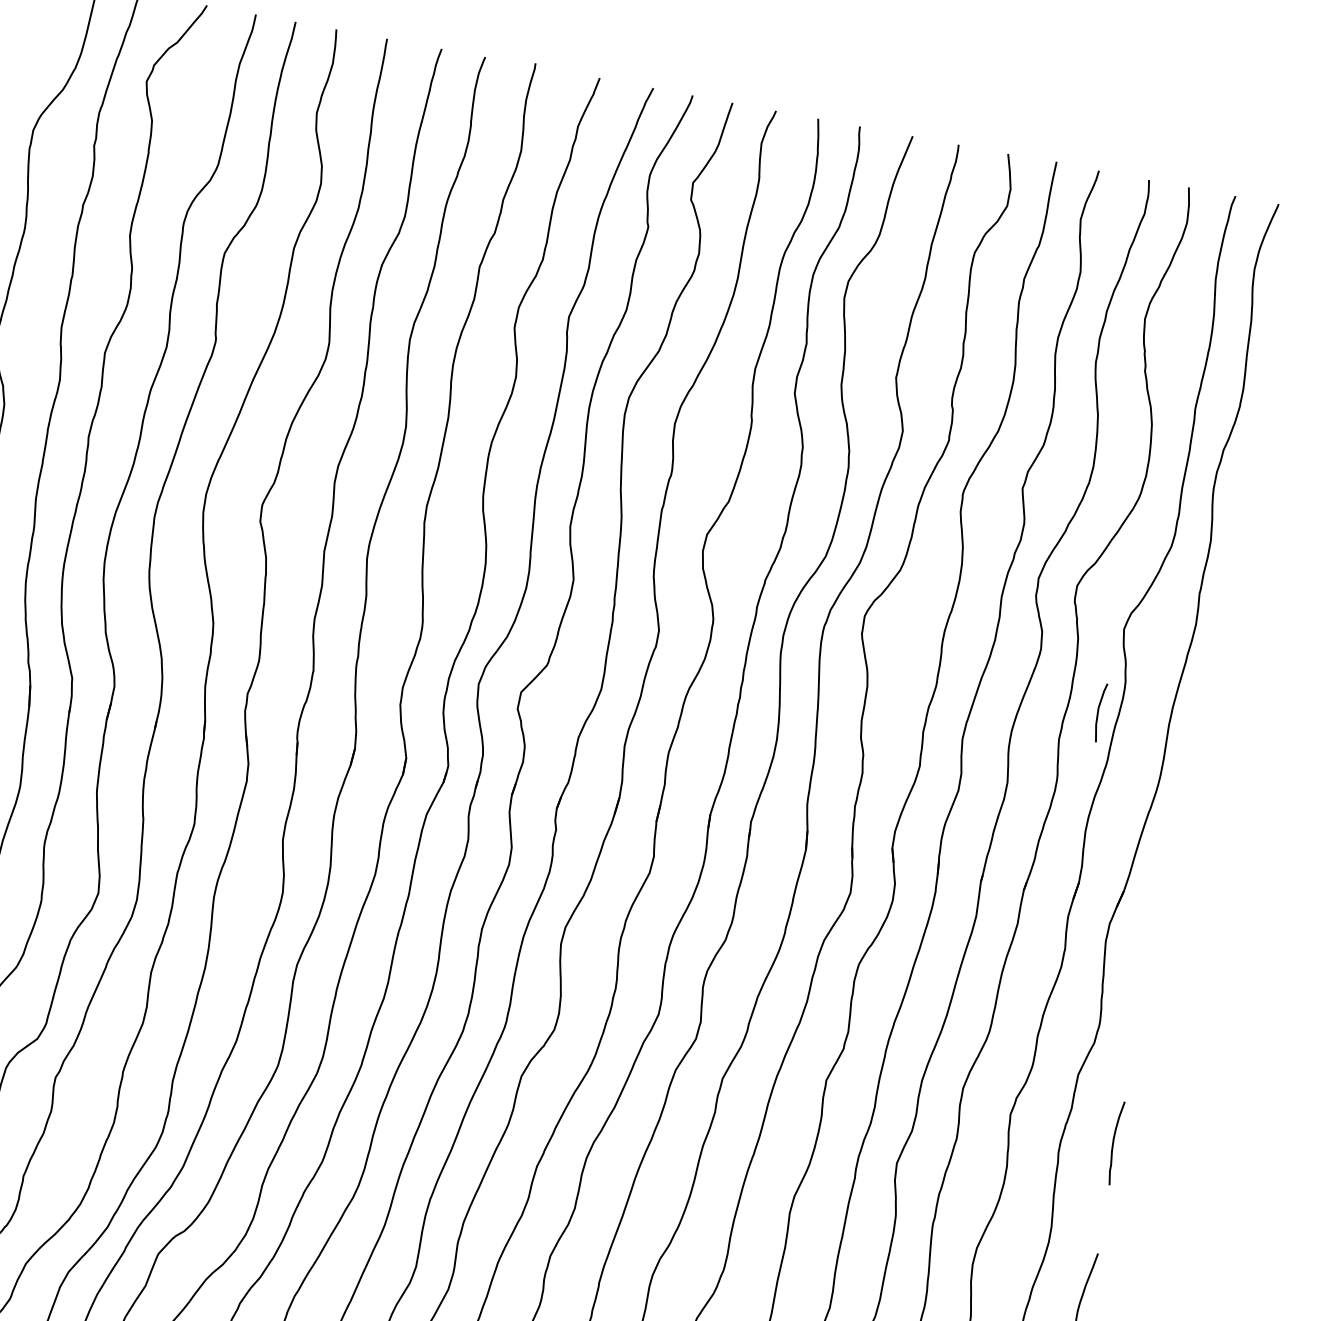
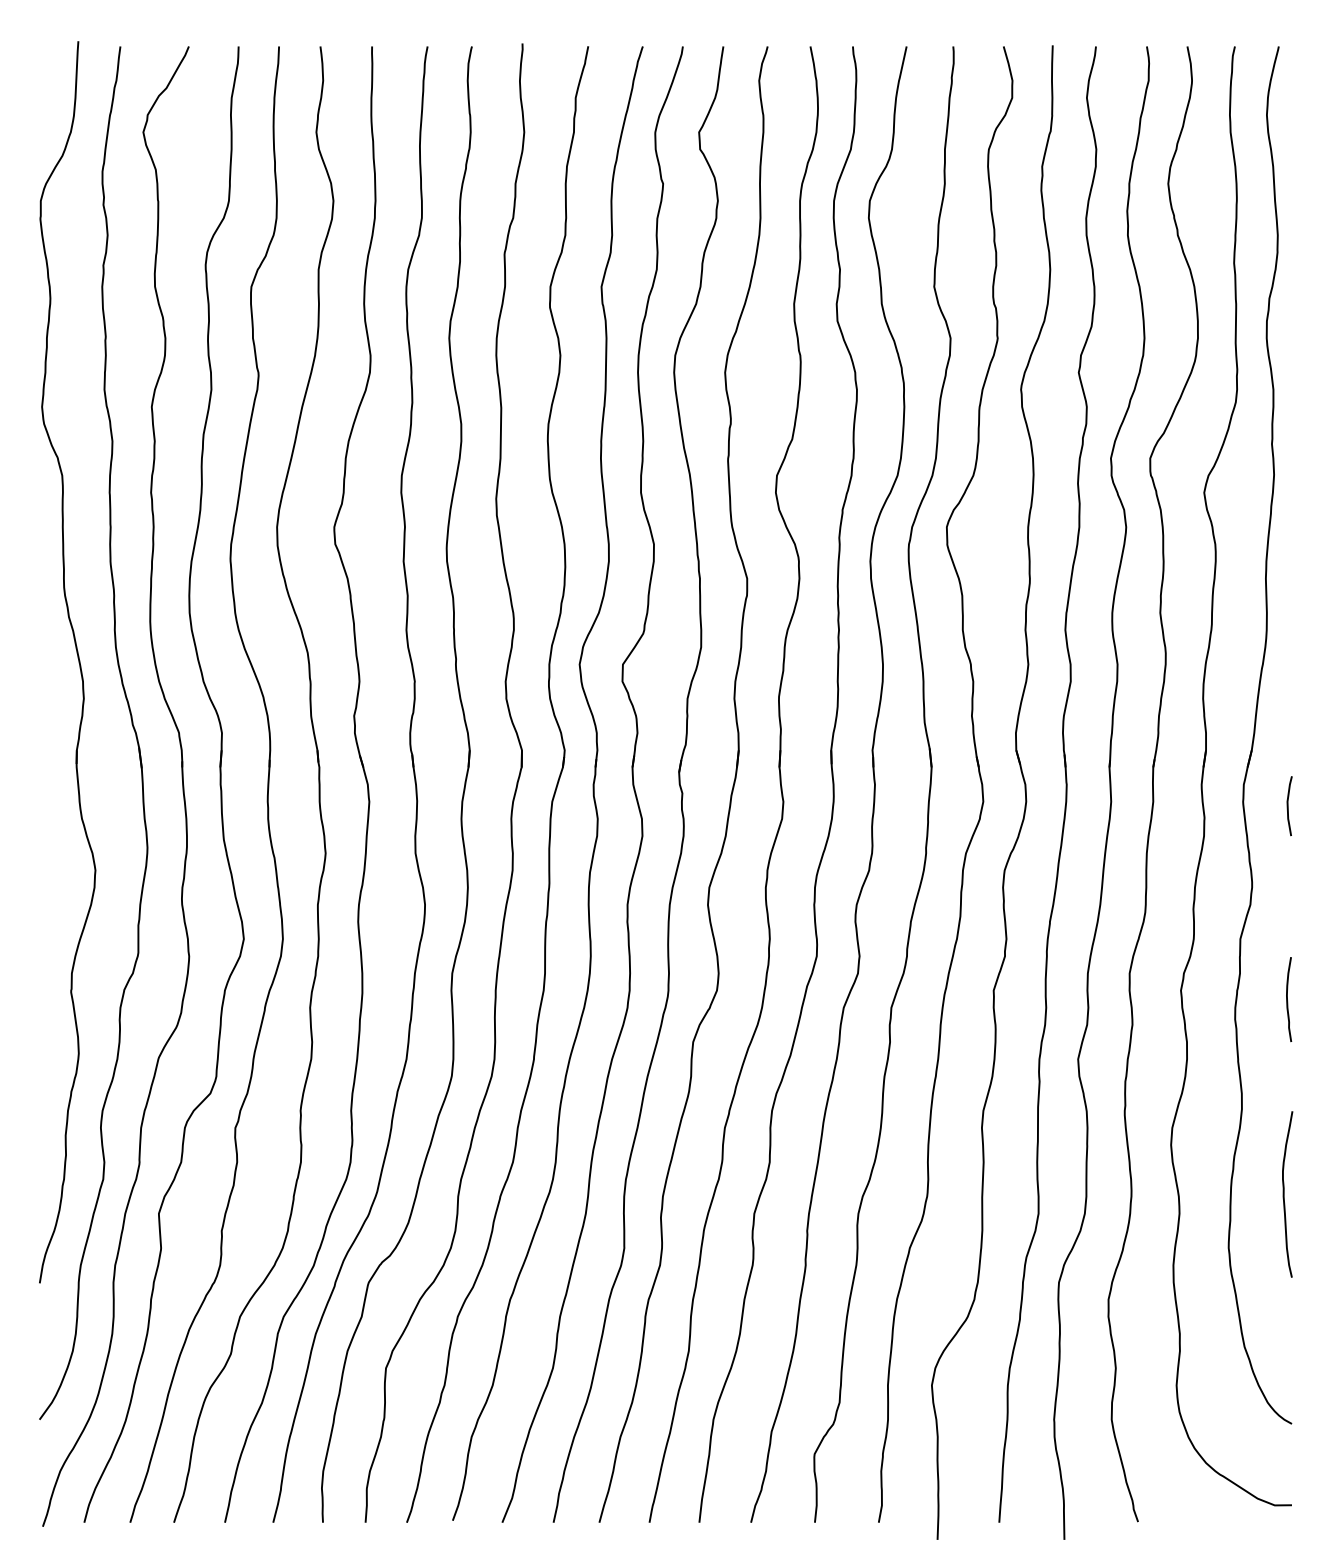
curve: (1098, 712) -> (1288, 806), moved

